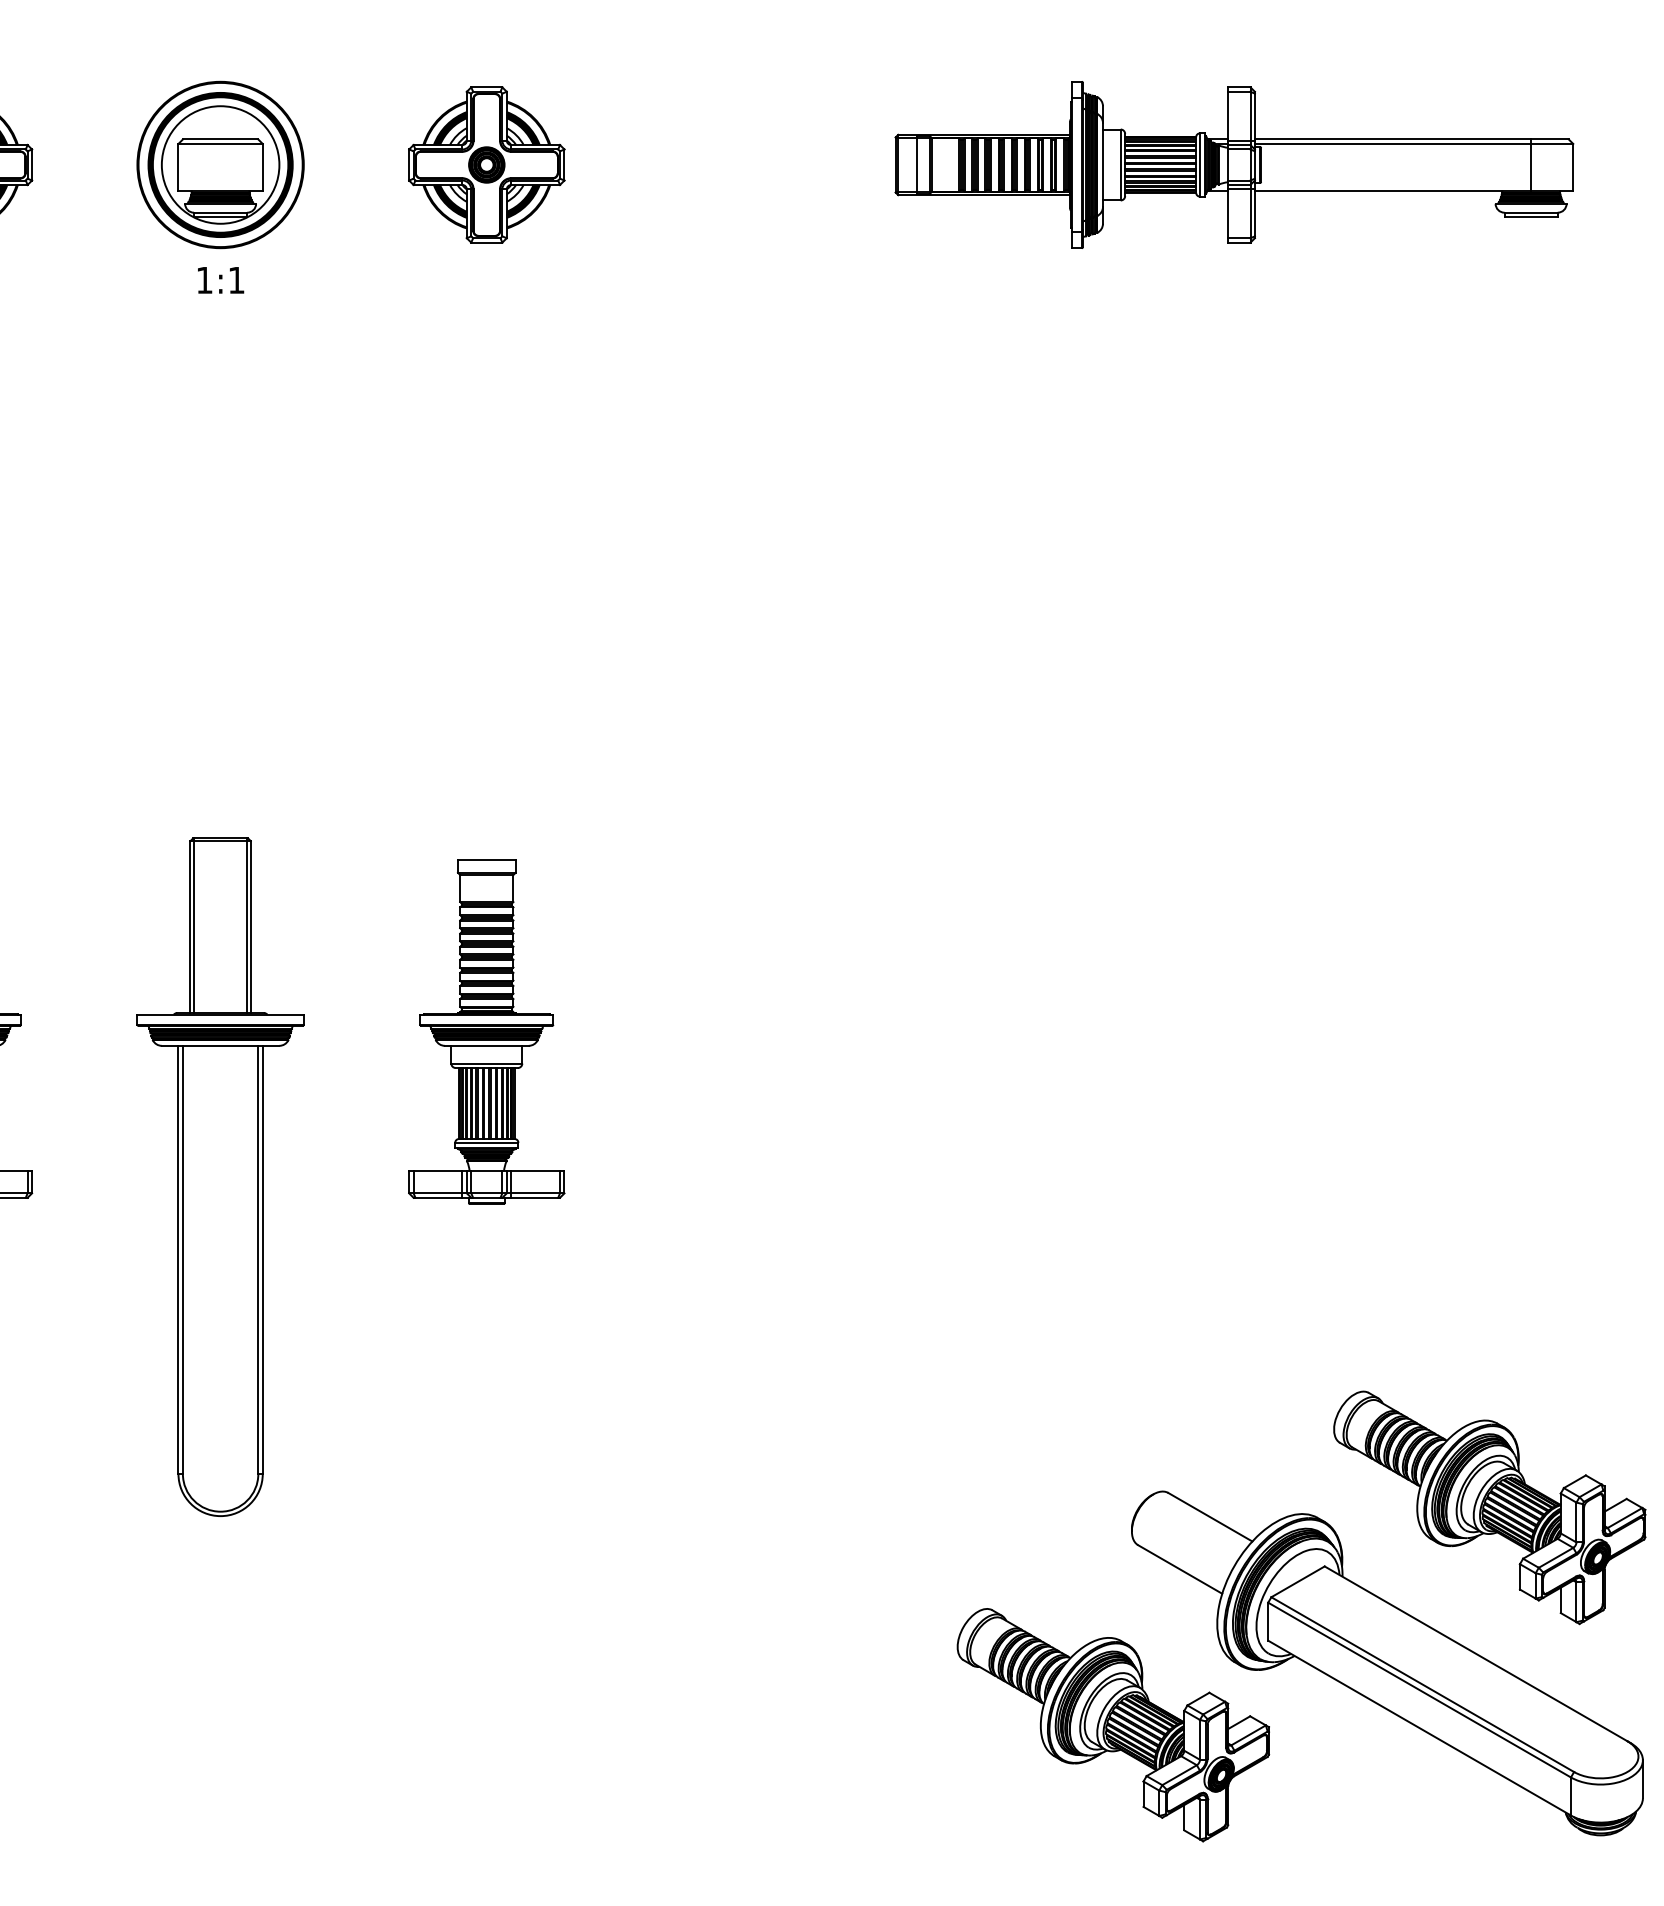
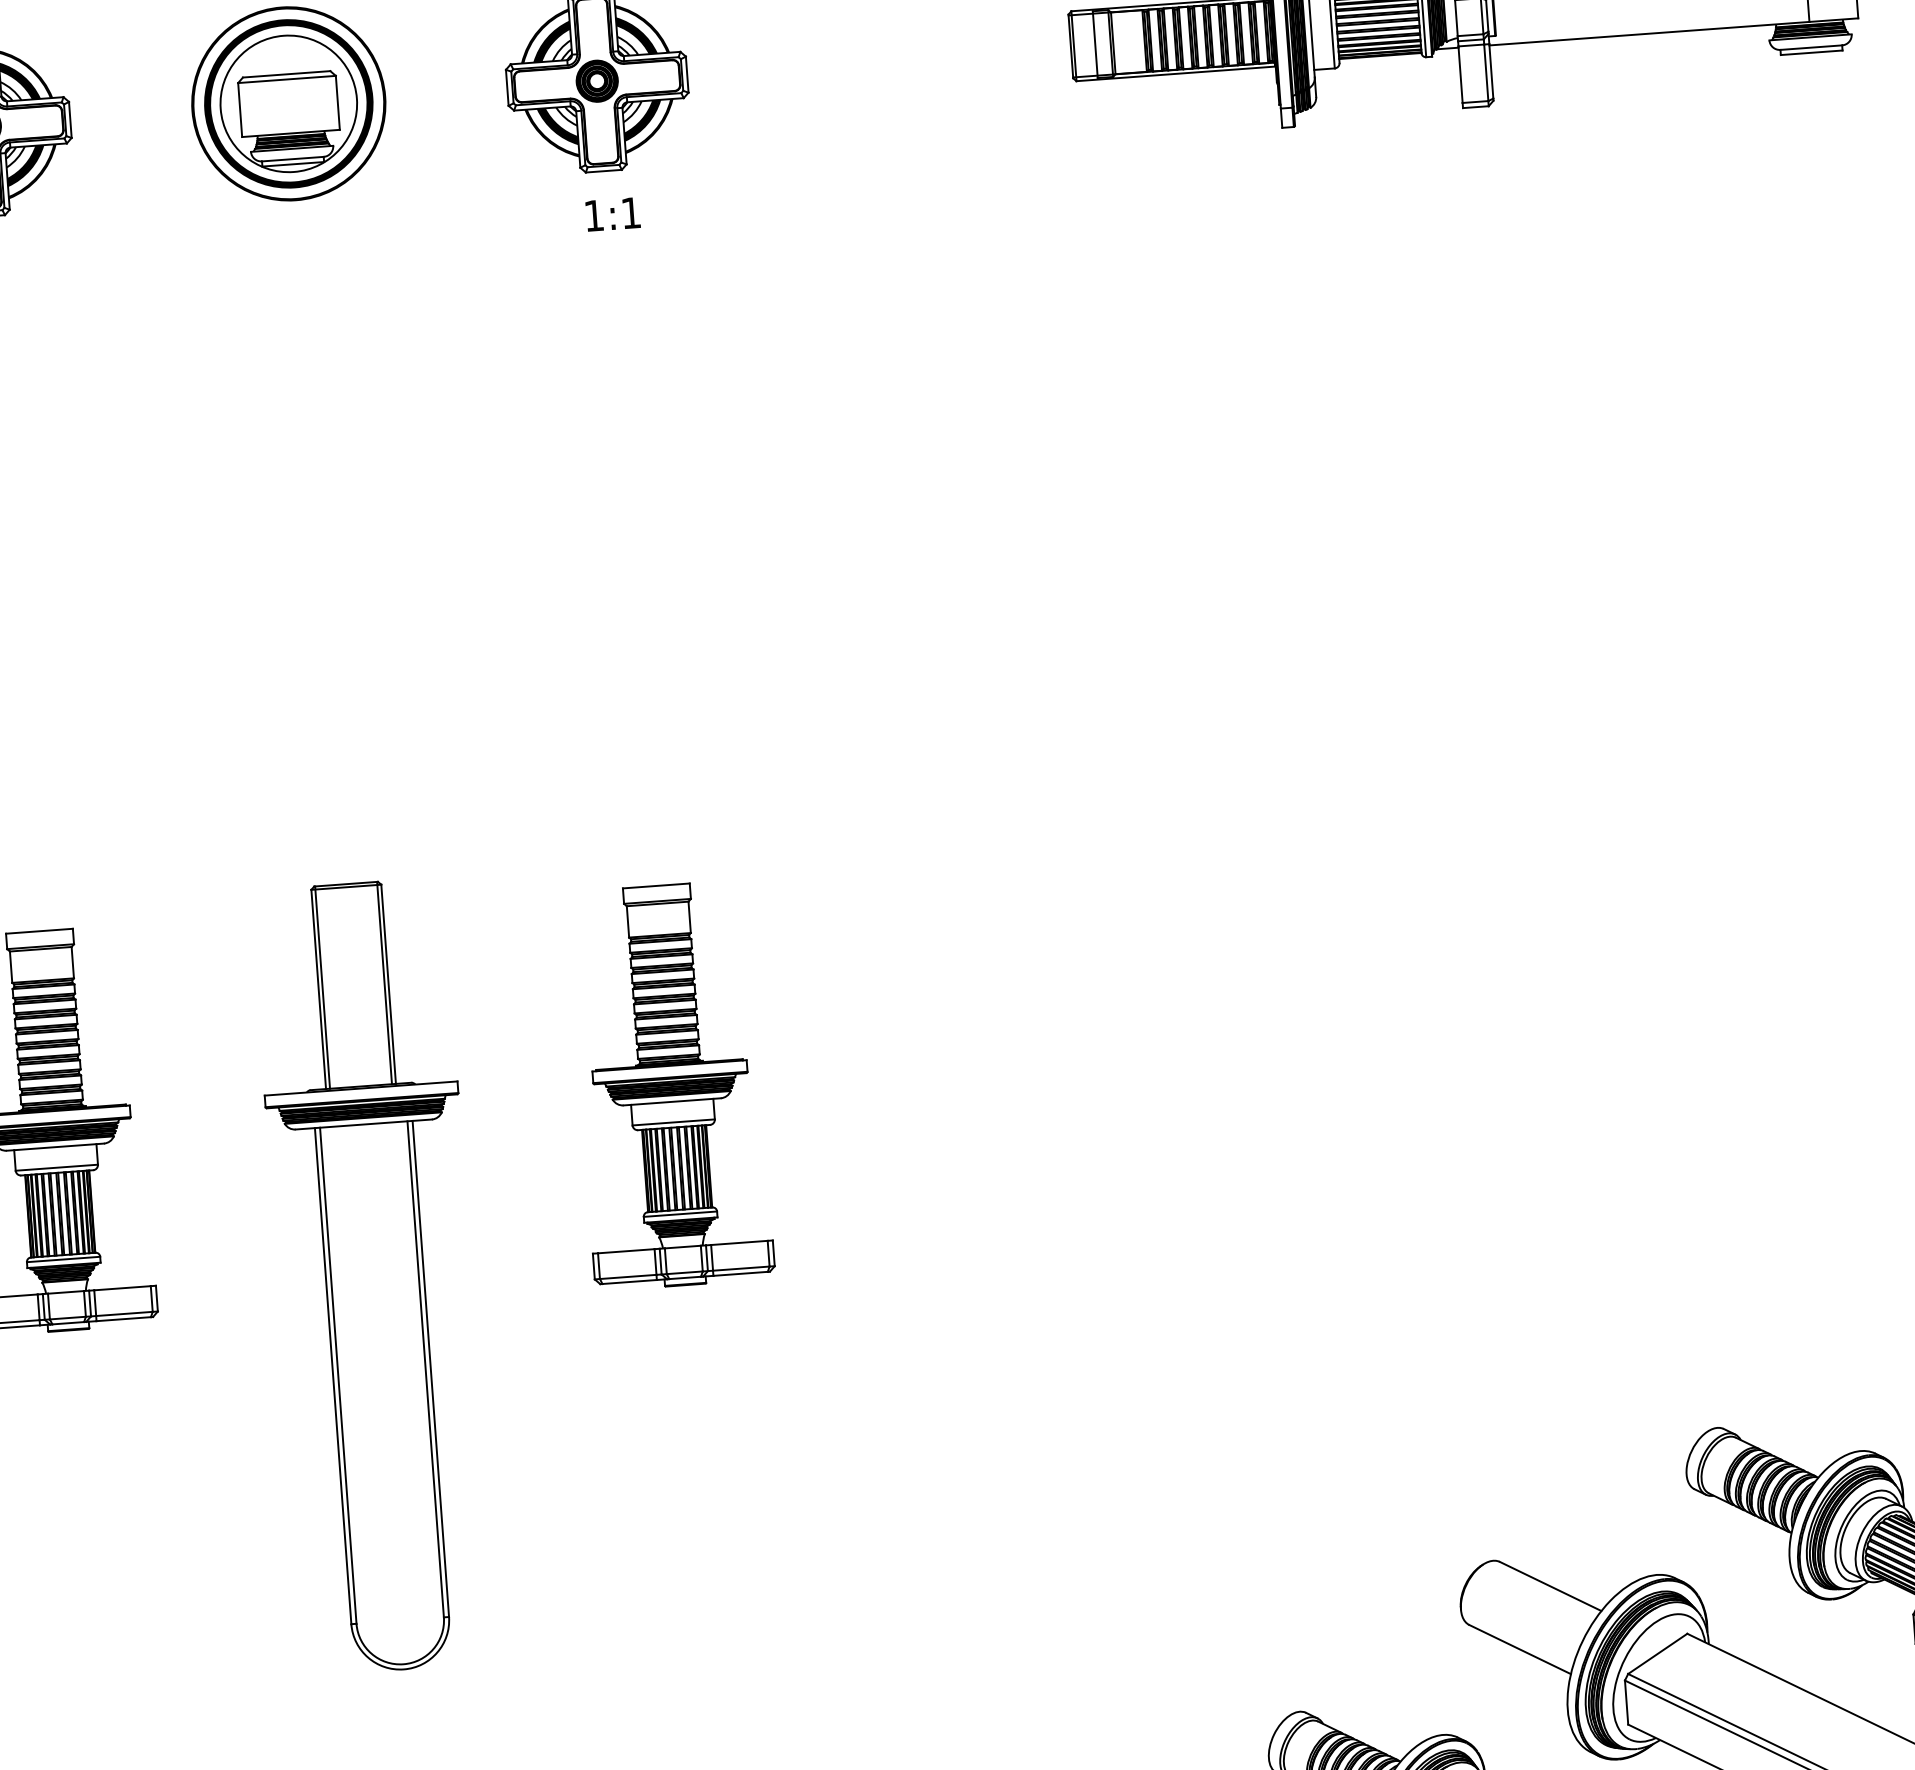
text: (221, 280) -> (613, 214), moved

